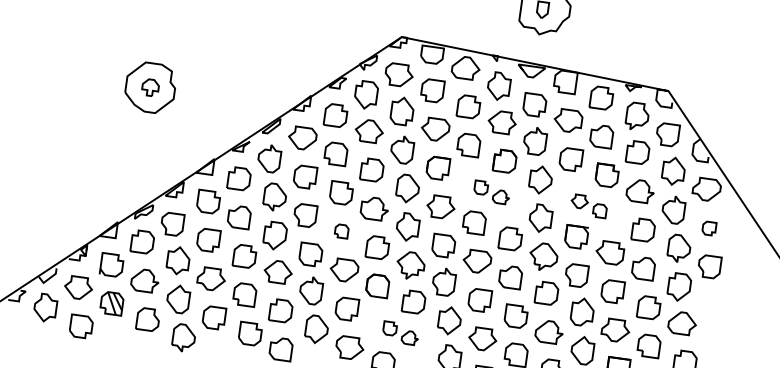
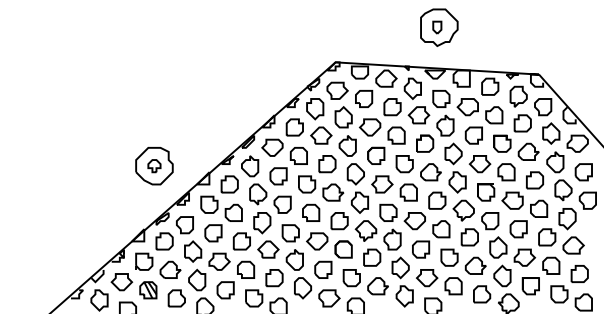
part: (150, 88) -> (154, 166), moved
part: (491, 192) -> (418, 168), size x1.67
part: (588, 206) -> (491, 168), size x1.67
part: (709, 228) -> (583, 172), size x1.67
part: (342, 231) -> (311, 212), size x1.67
part: (400, 333) -> (365, 282), size x1.67

